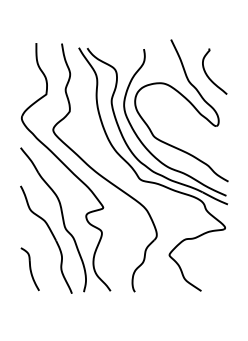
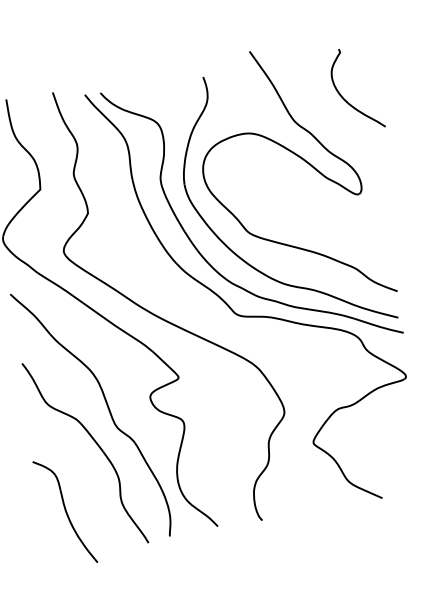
curve: (208, 75) -> (345, 98), moved
part: (29, 268) -> (63, 510), size x1.4

